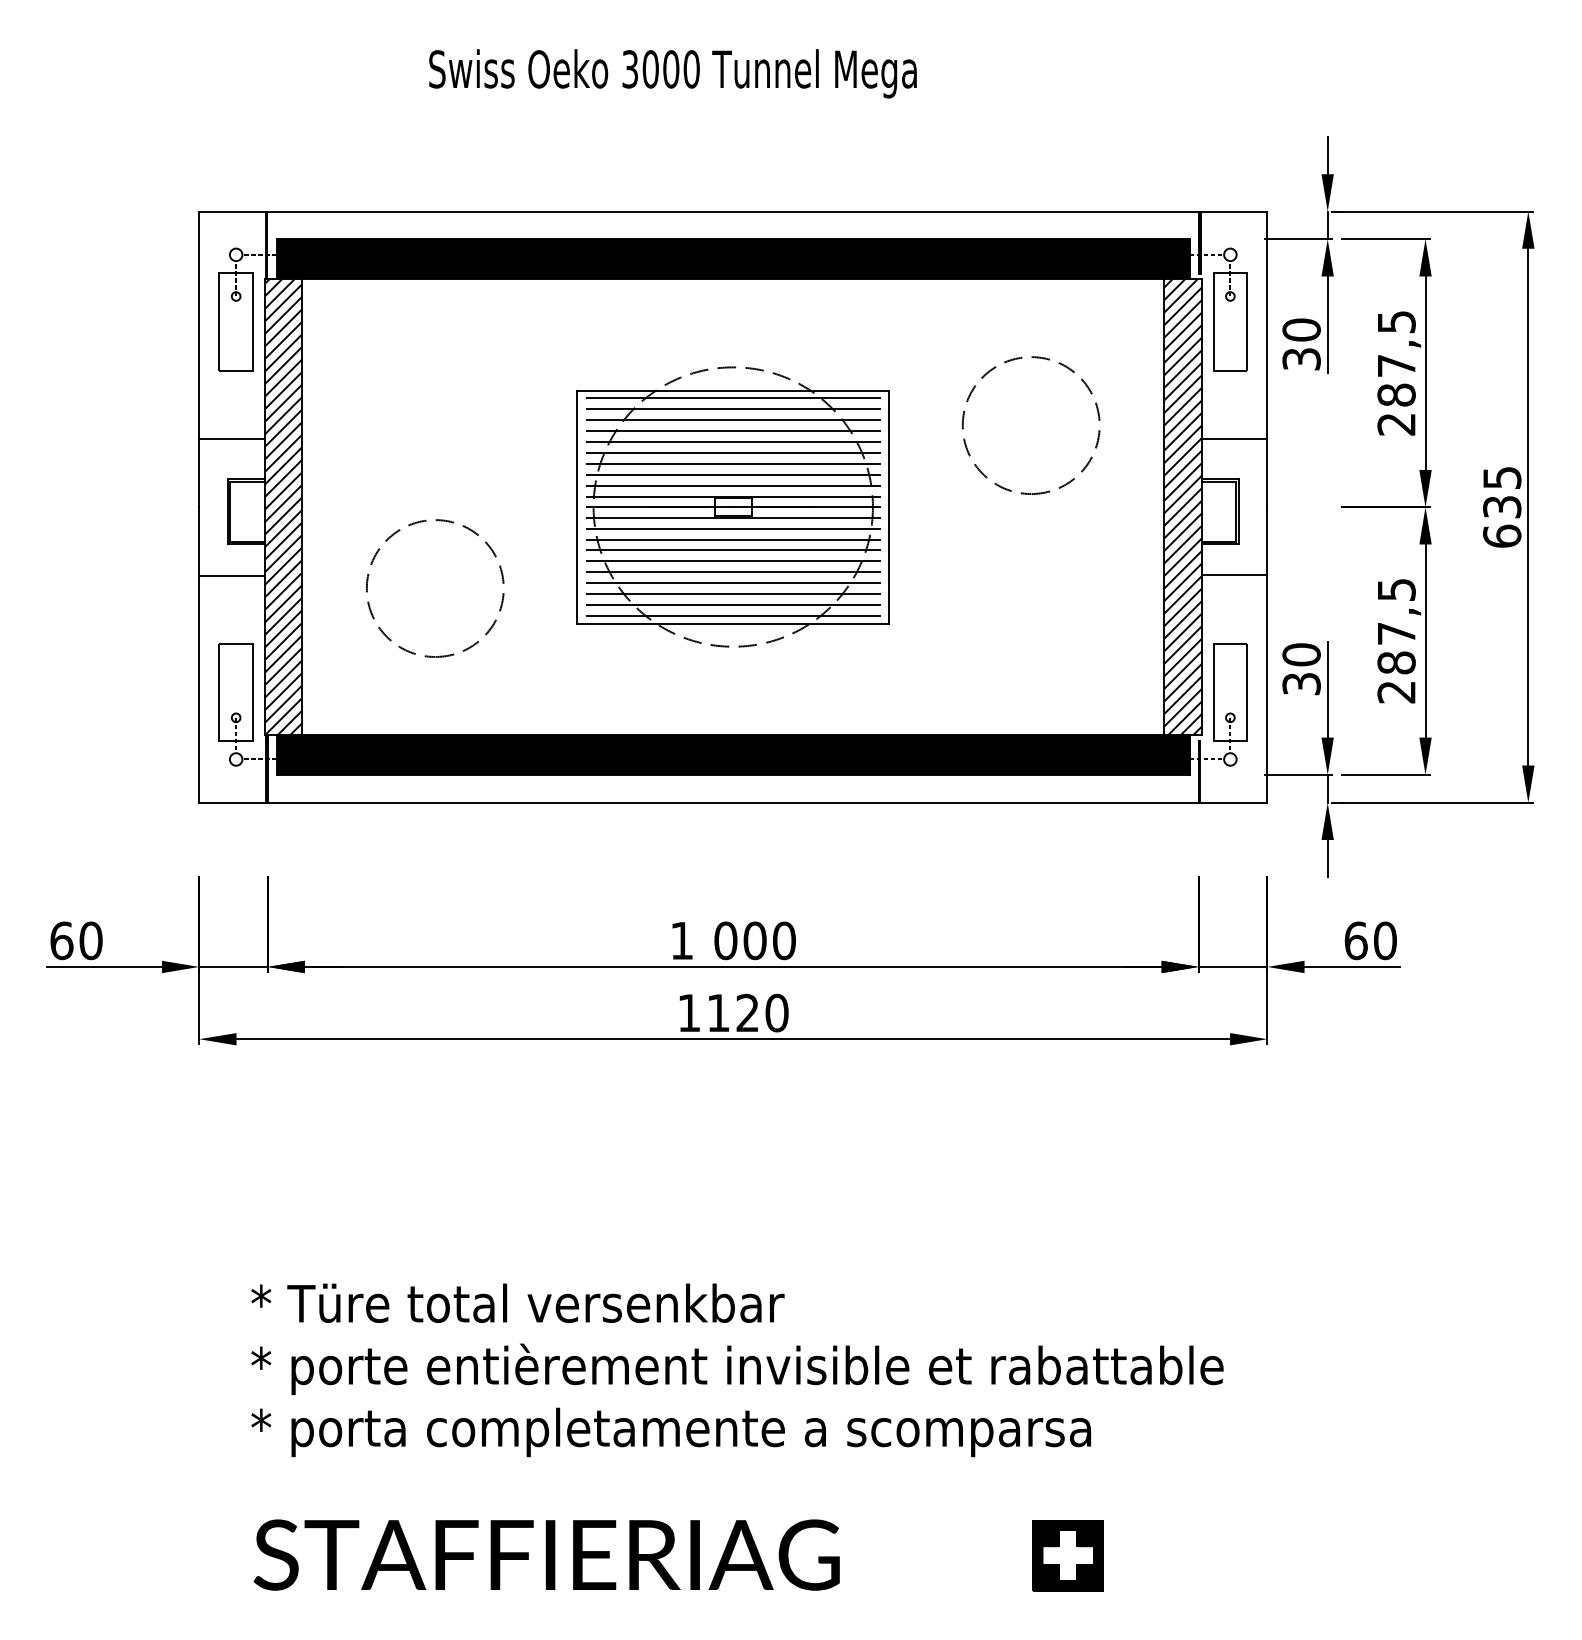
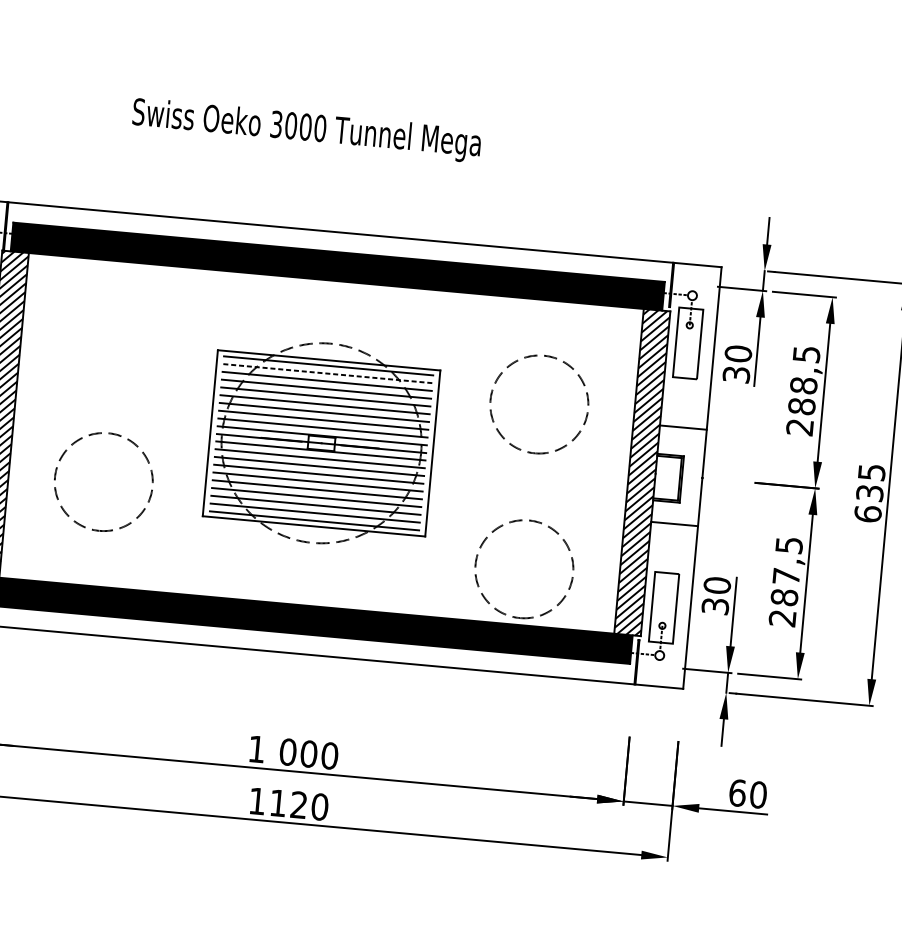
text: (1396, 365) -> (803, 385), 287,5 -> 288,5
line: (733, 409) -> (328, 373), solid -> dashed
arc: (964, 649) -> (477, 559), added

